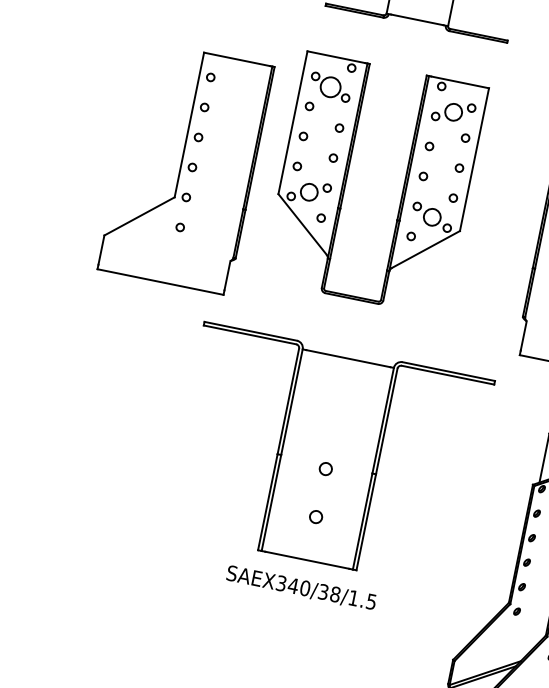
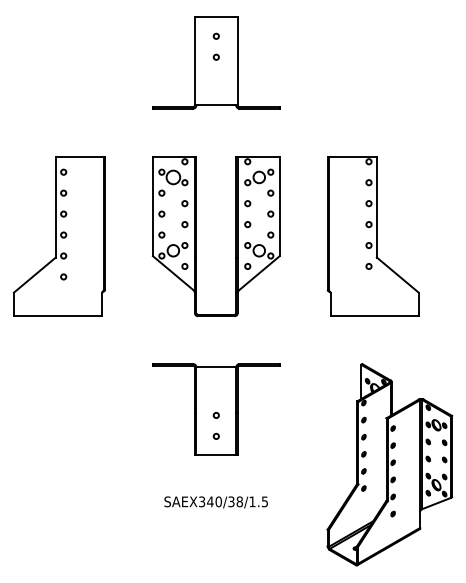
part: (184, 168) -> (58, 236), moved
part: (346, 178) -> (196, 236), moved
part: (328, 455) -> (216, 409), size x0.62

